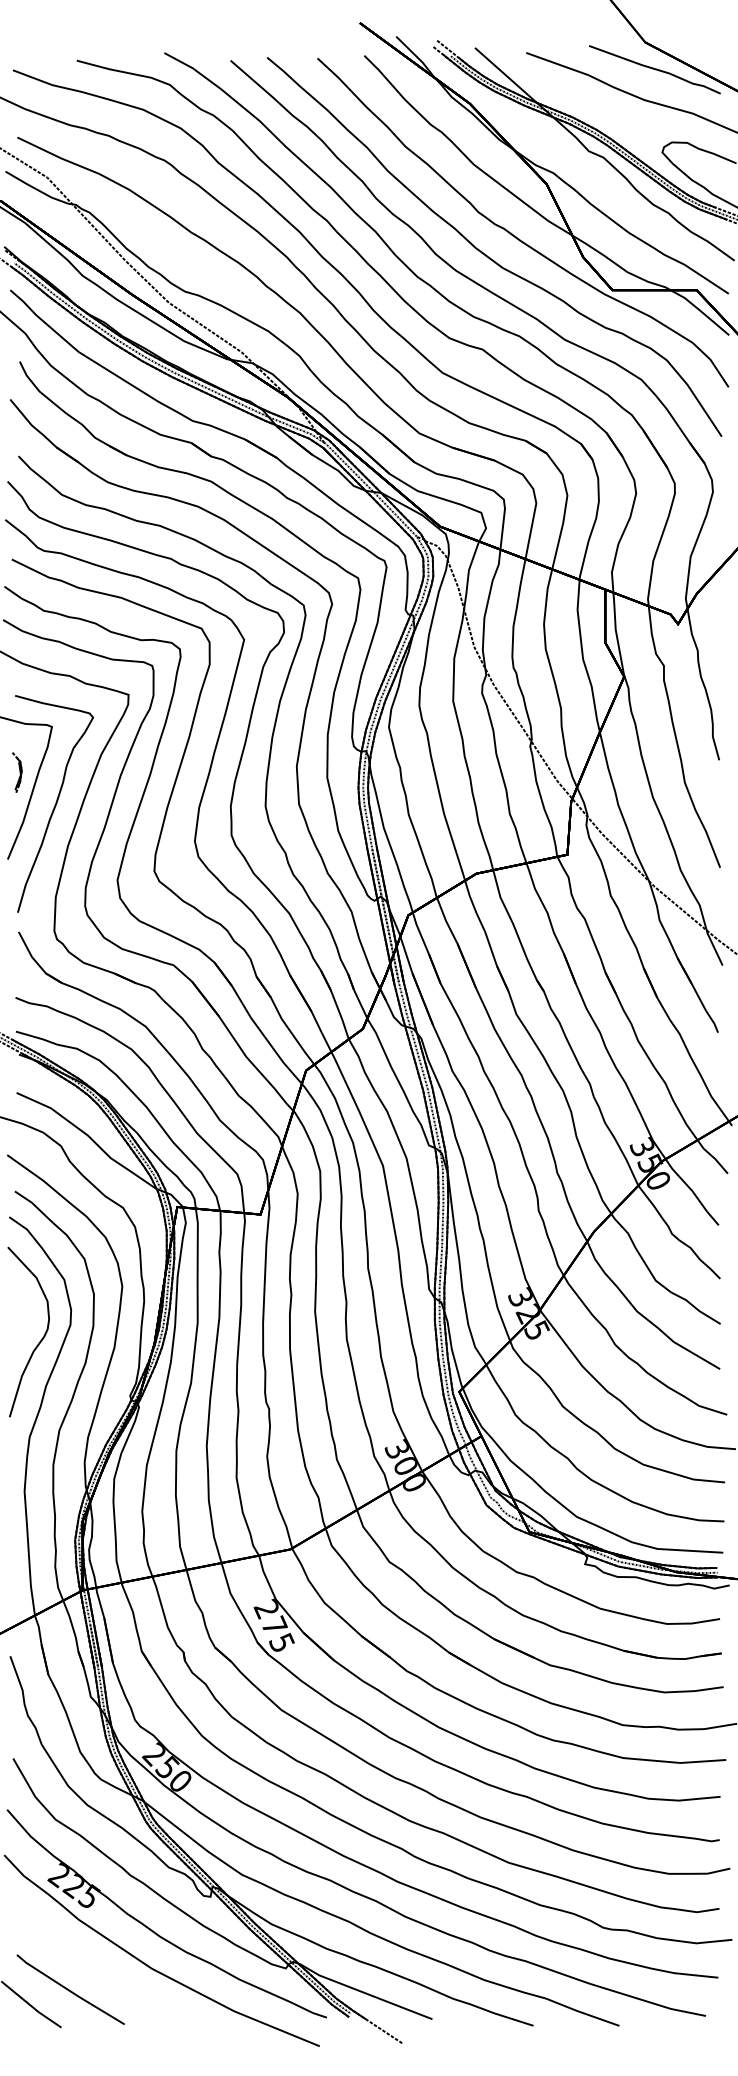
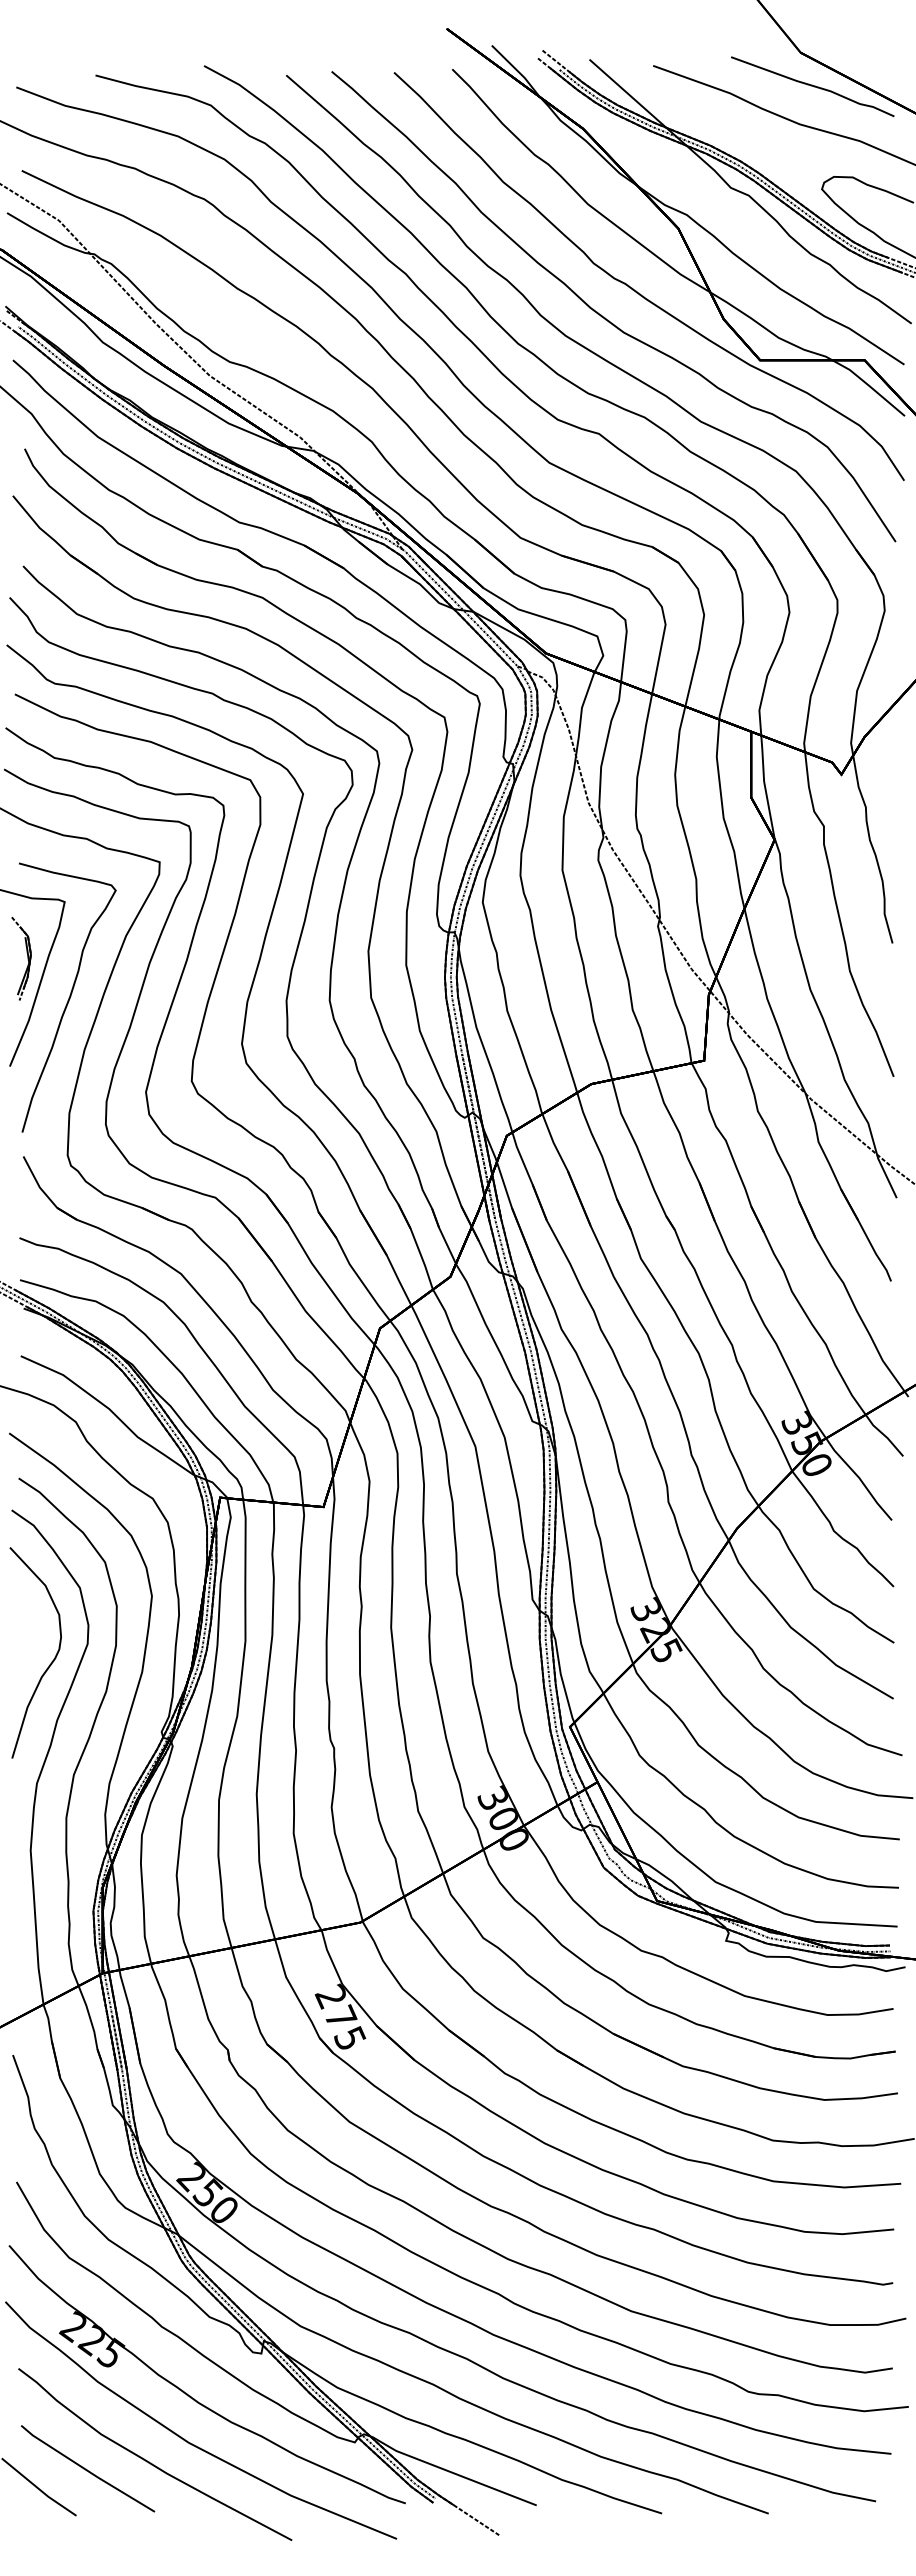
part: (17, 772) -> (21, 958), size x1.67
curve: (120, 1983) -> (149, 2461), added

